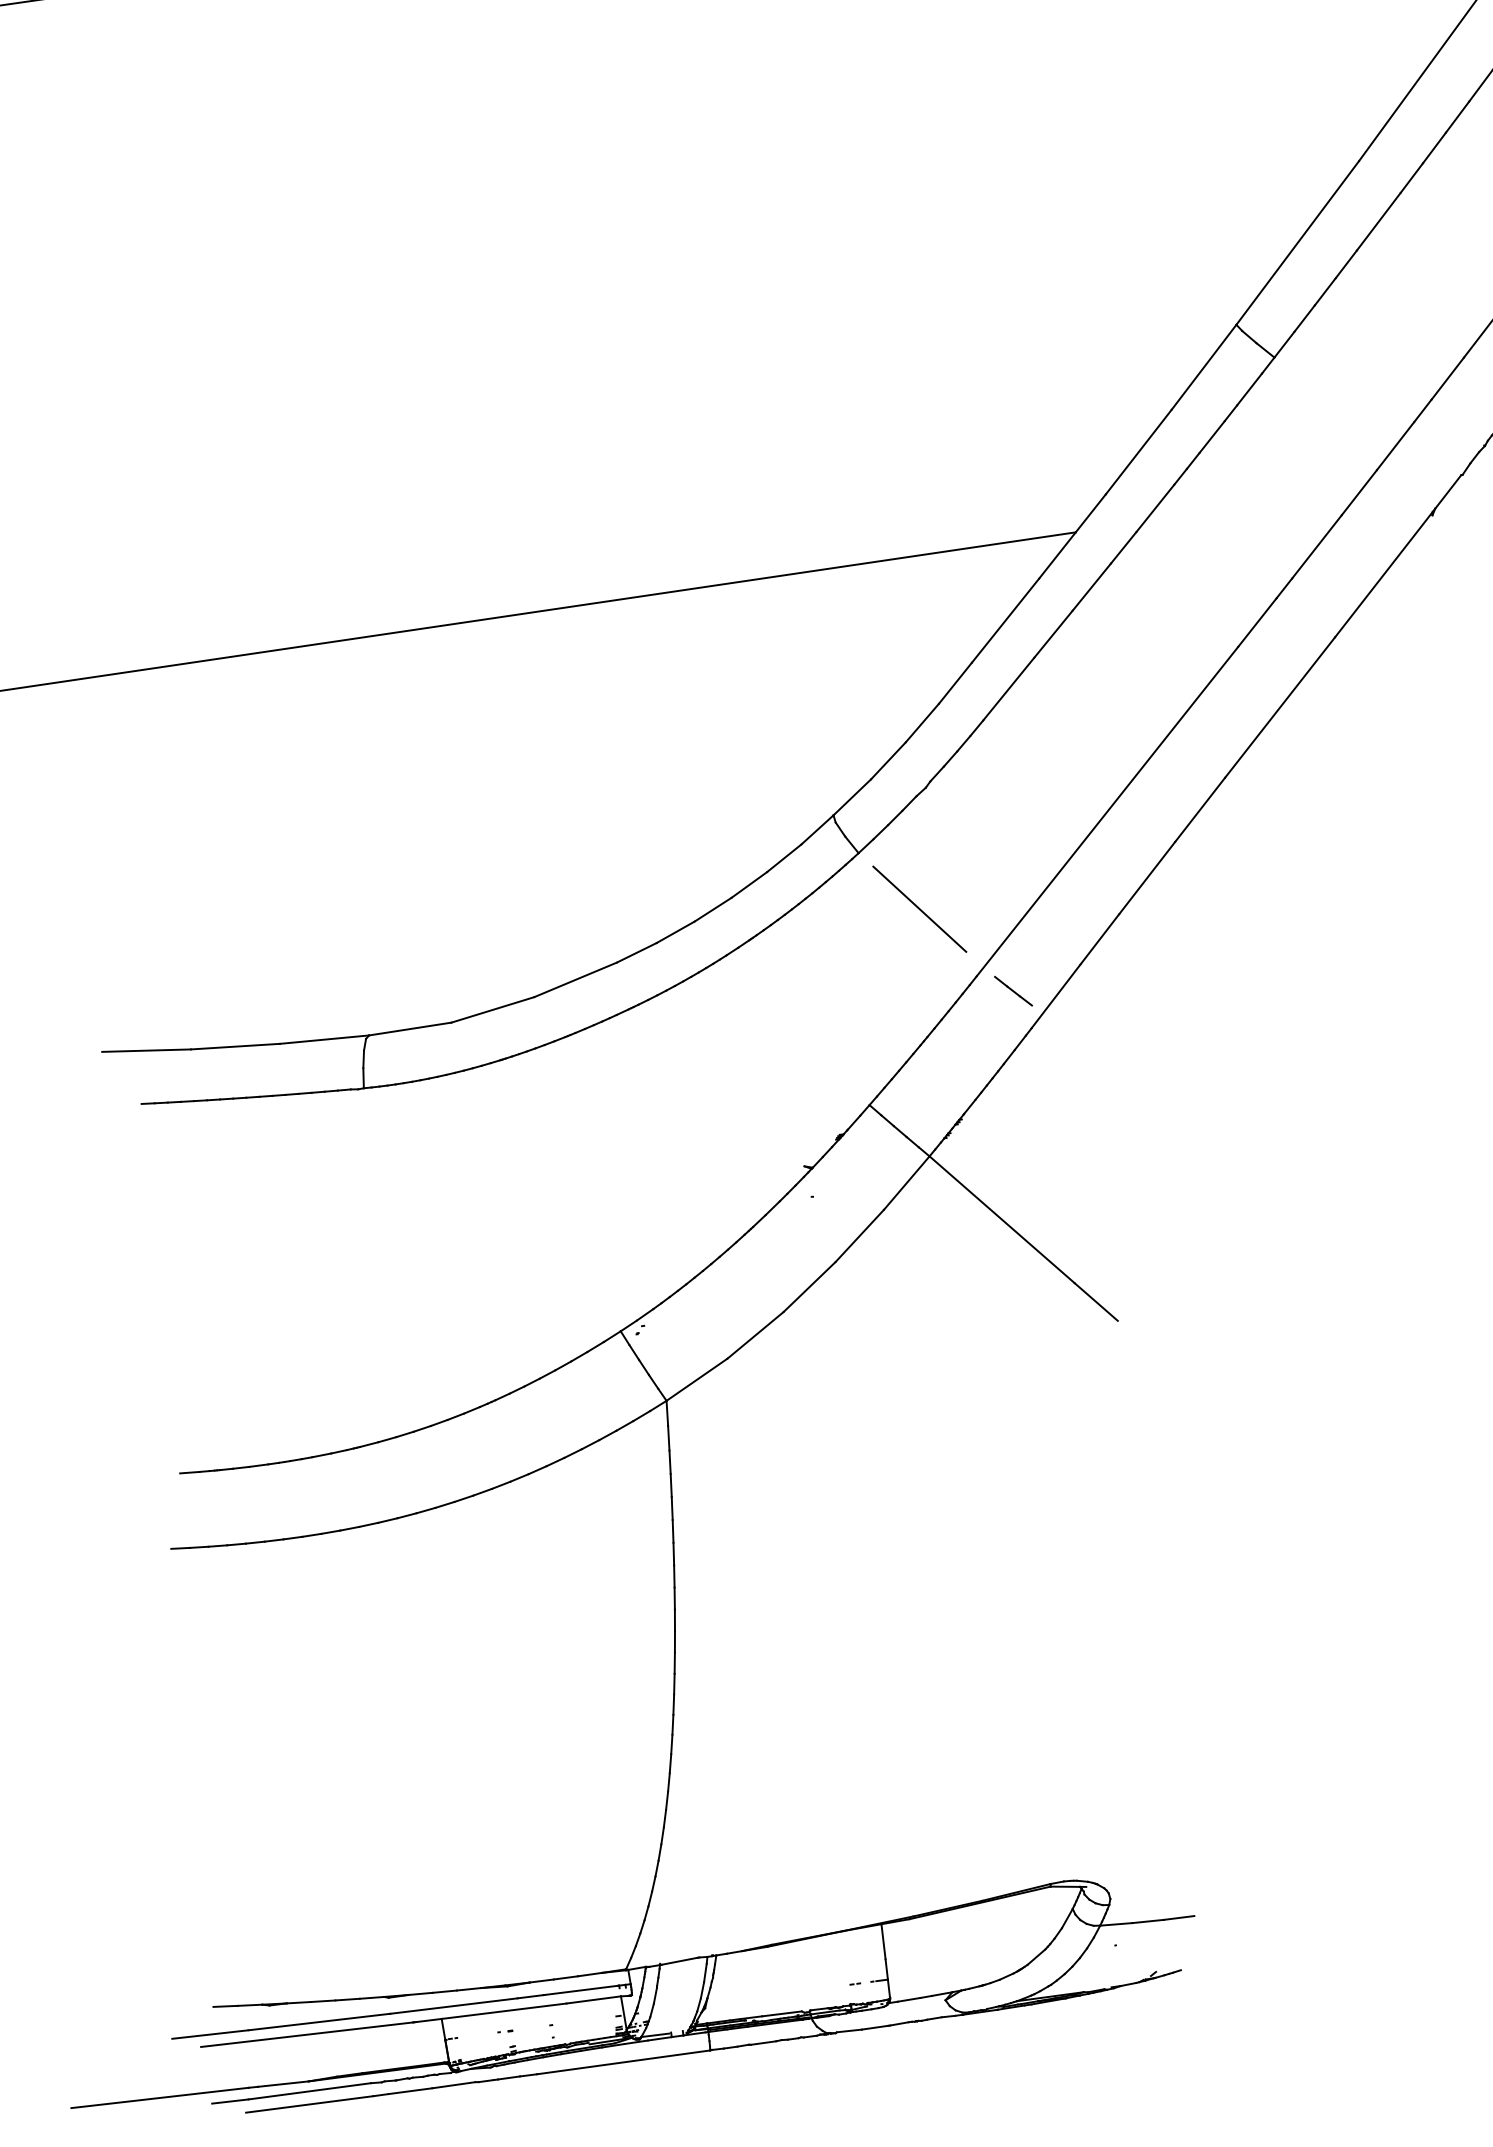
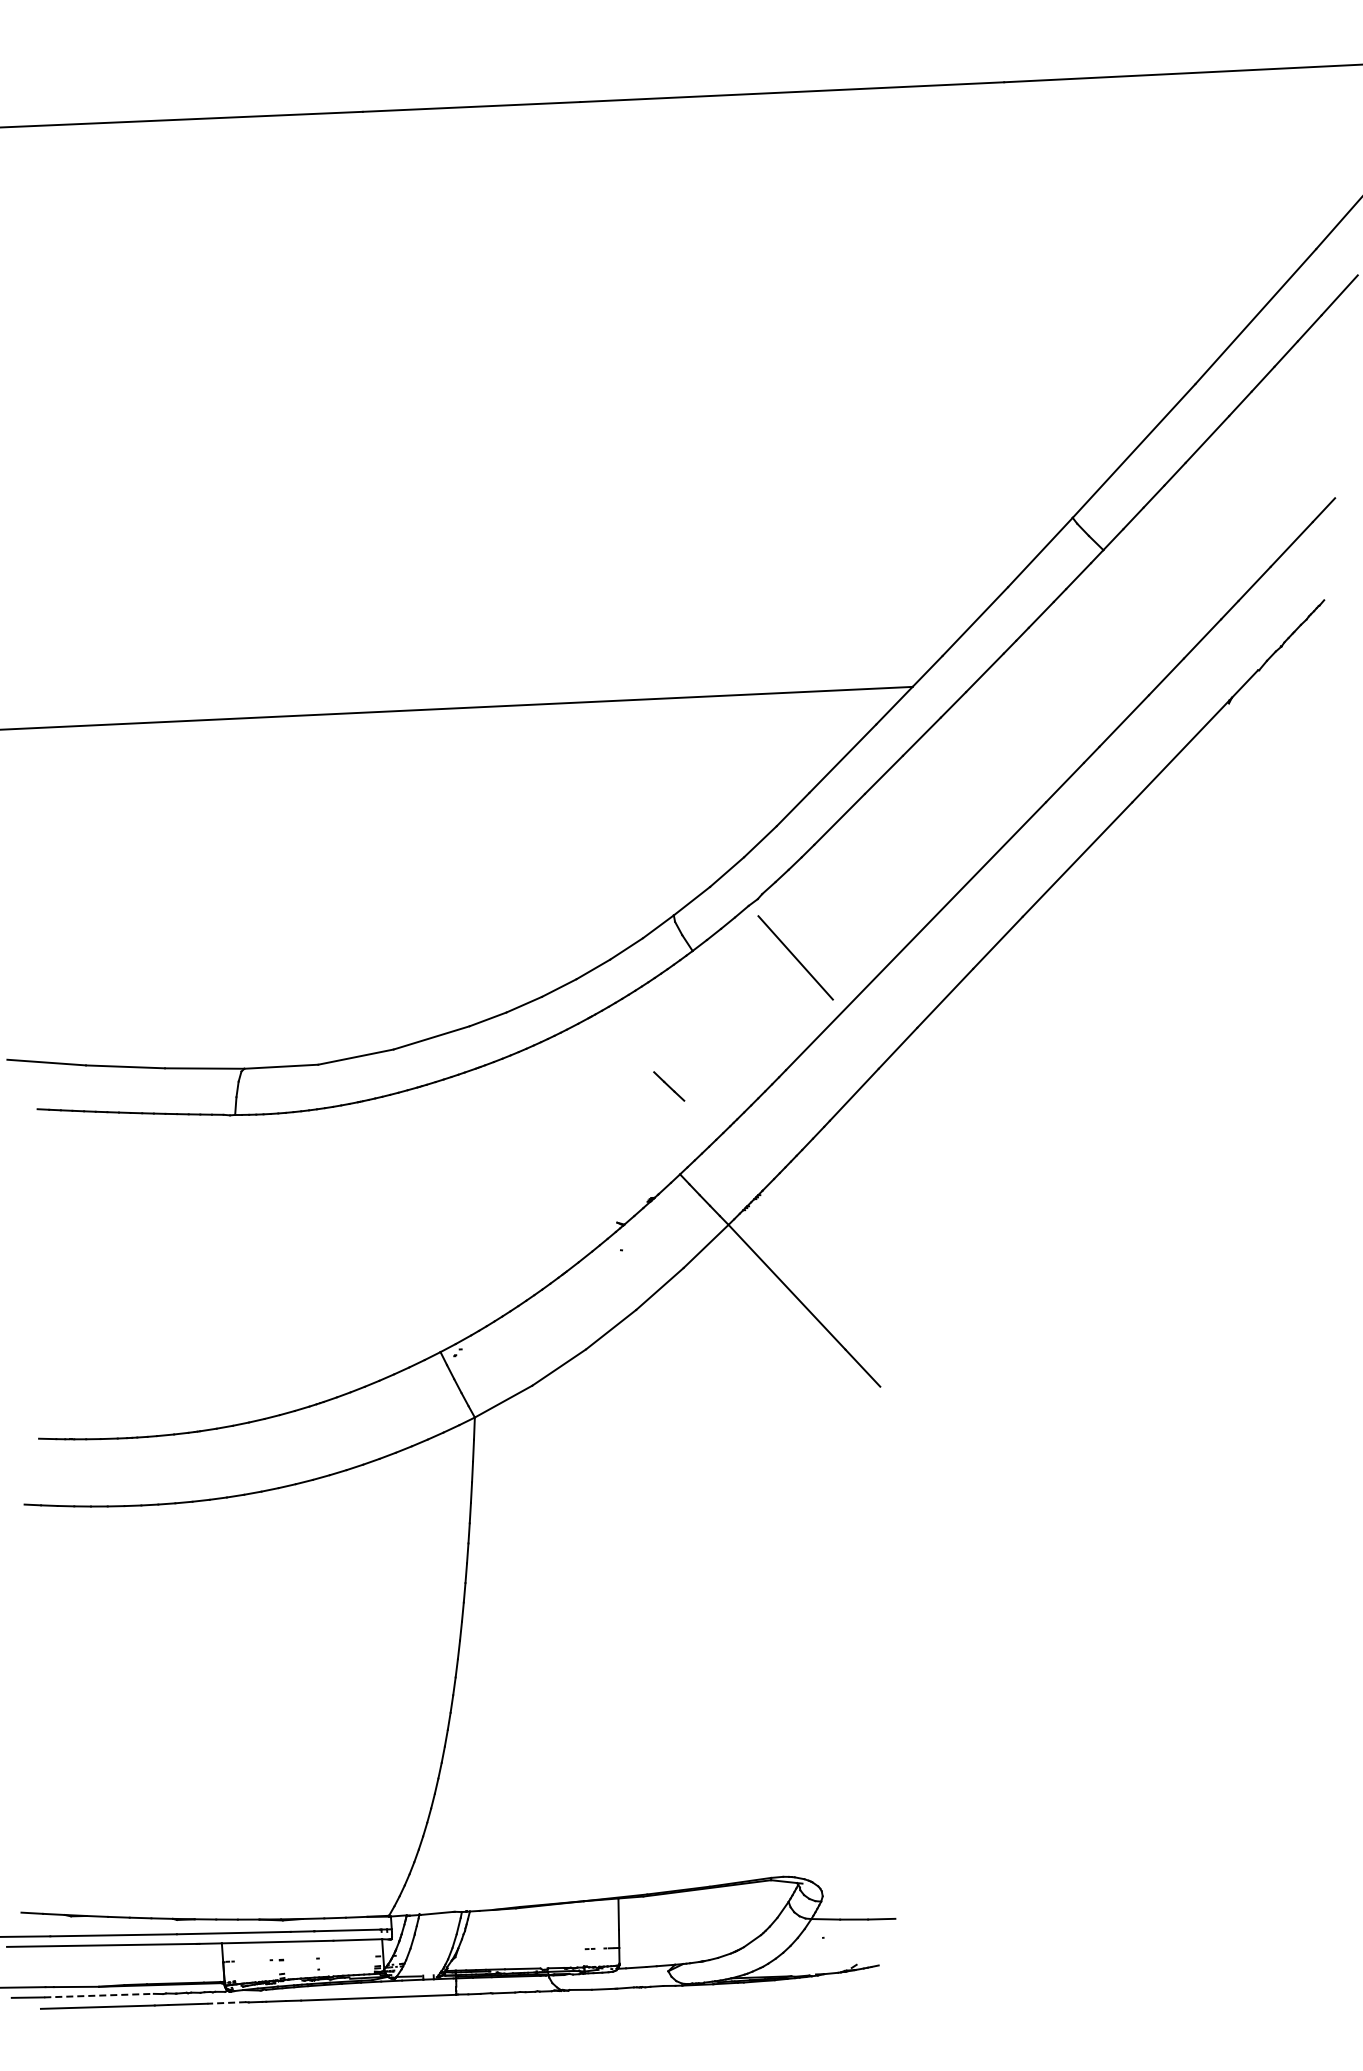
line: (919, 908) -> (795, 957), moved
line: (1013, 991) -> (669, 1086), moved
line: (453, 2084) -> (226, 2002), solid -> dashed
line: (310, 2091) -> (99, 1995), solid -> dashed

